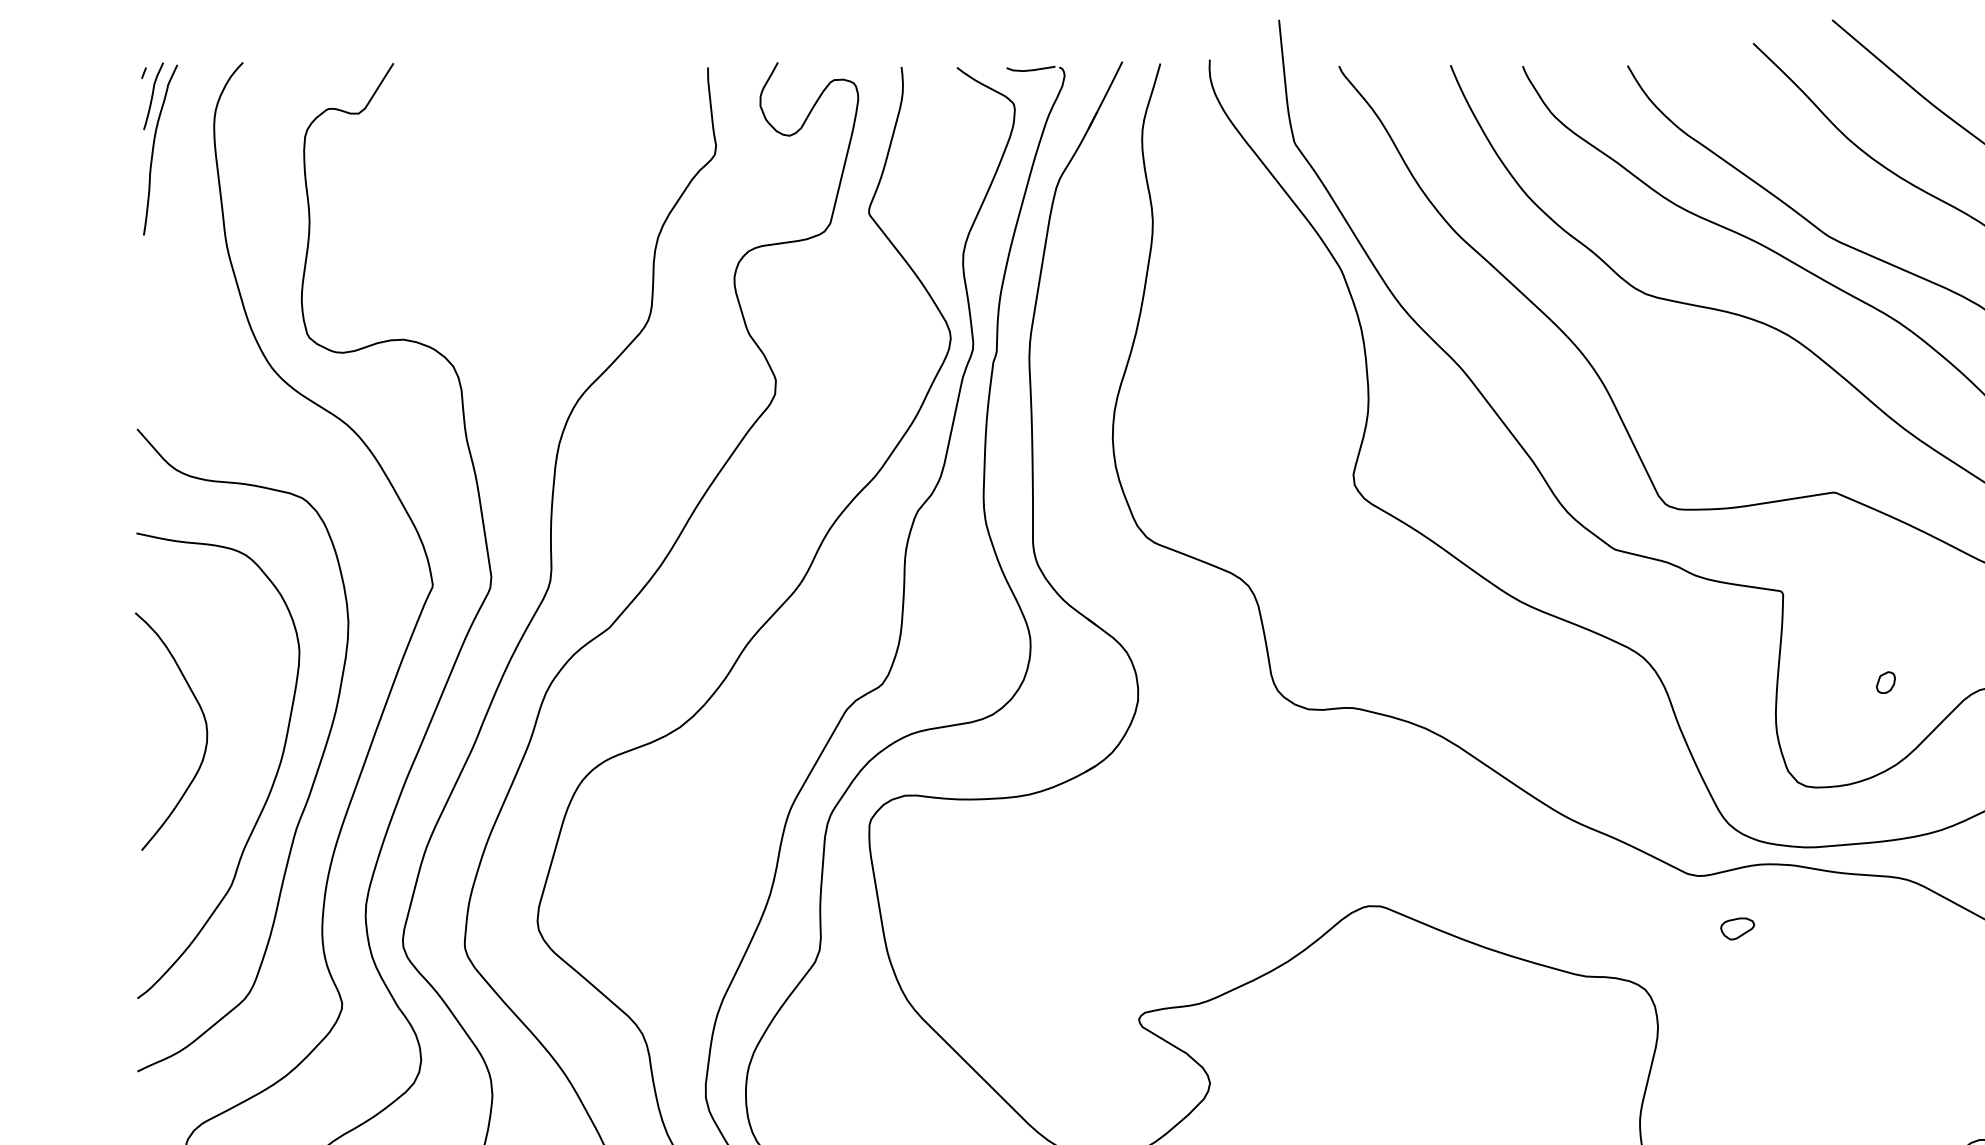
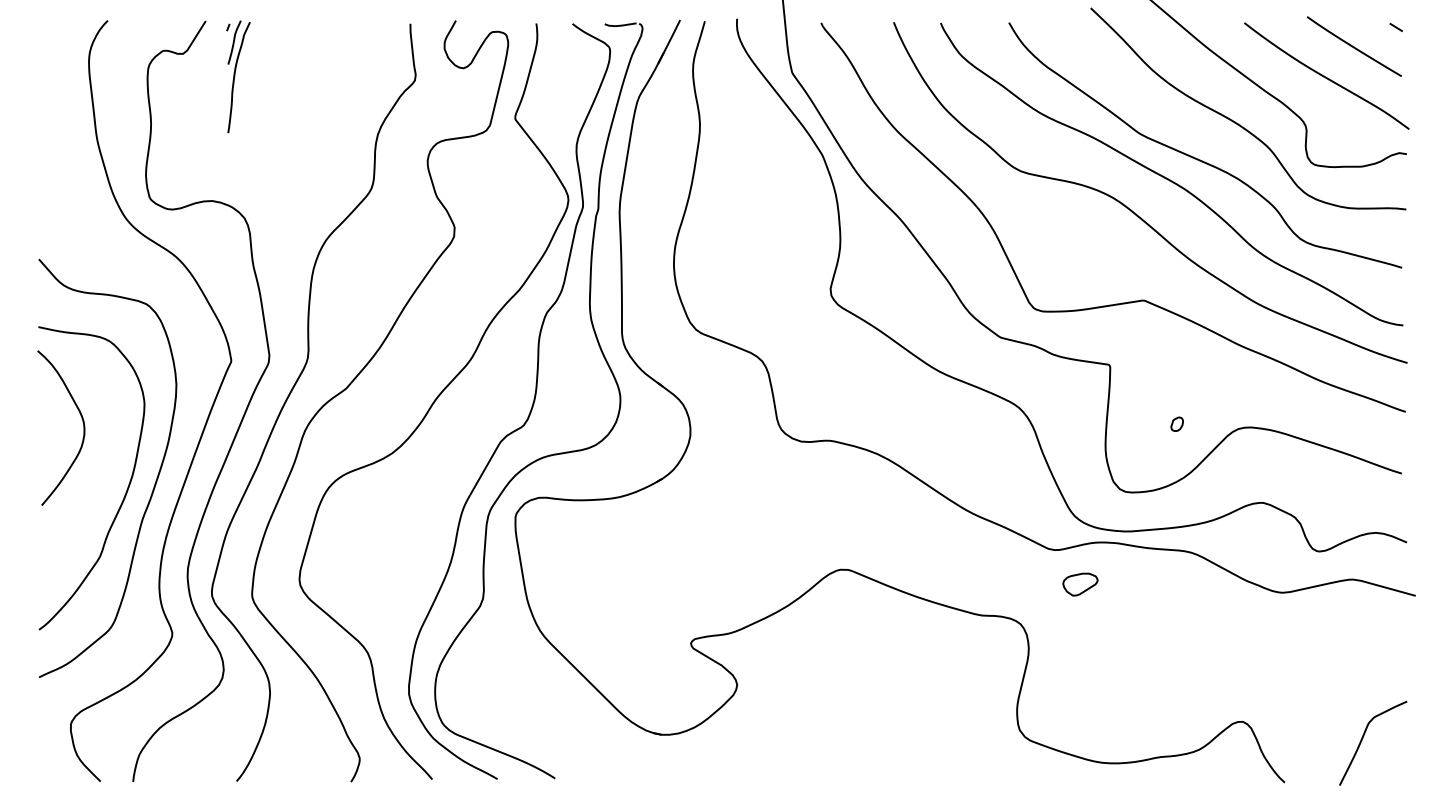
part: (159, 148) -> (238, 76), moved
curve: (204, 722) -> (82, 422), moved
part: (1737, 928) -> (1080, 584), size x1.6

